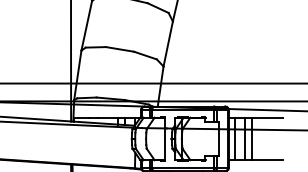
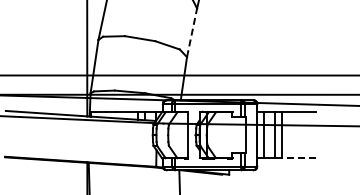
line: (168, 43) -> (192, 32), solid -> dashed
line: (267, 160) -> (299, 158), solid -> dashed

